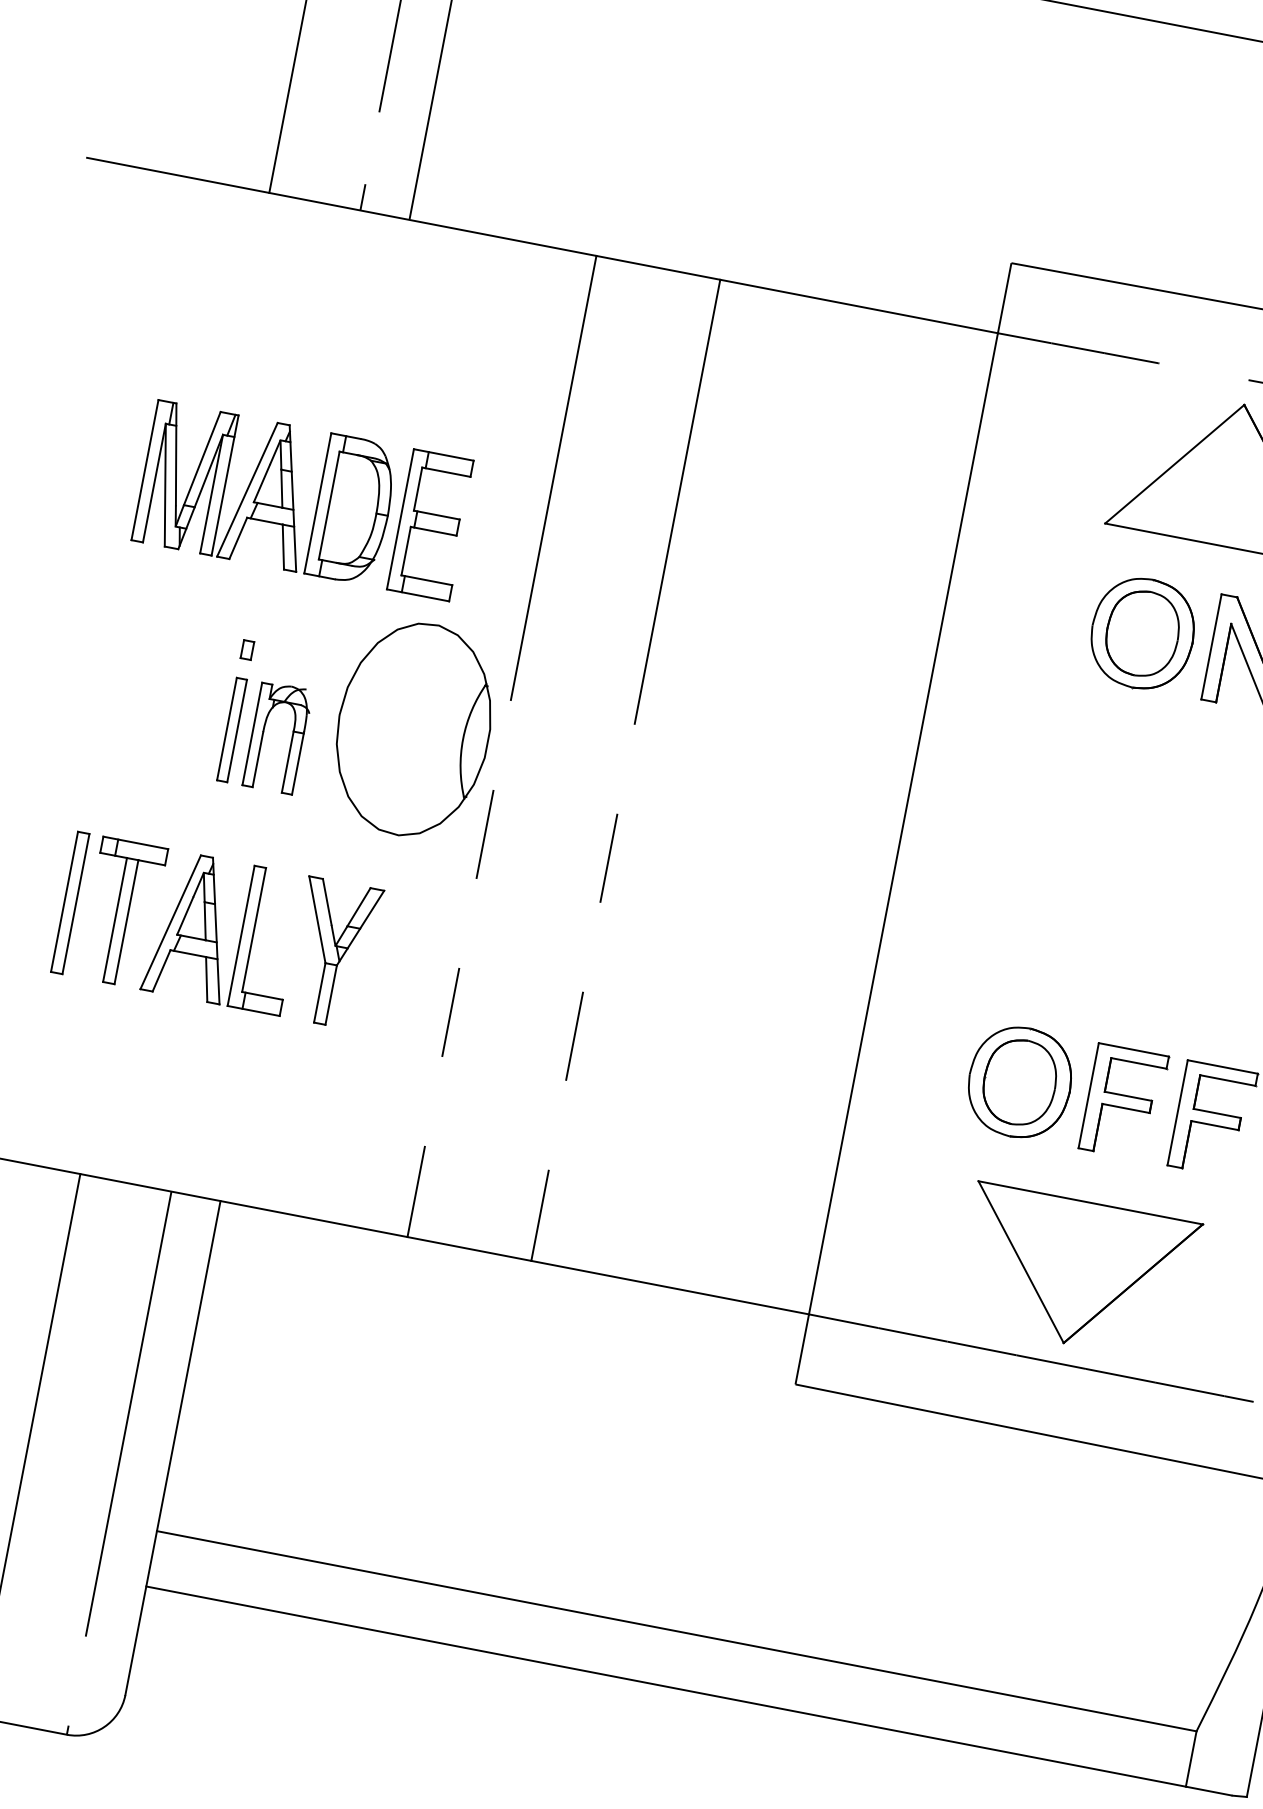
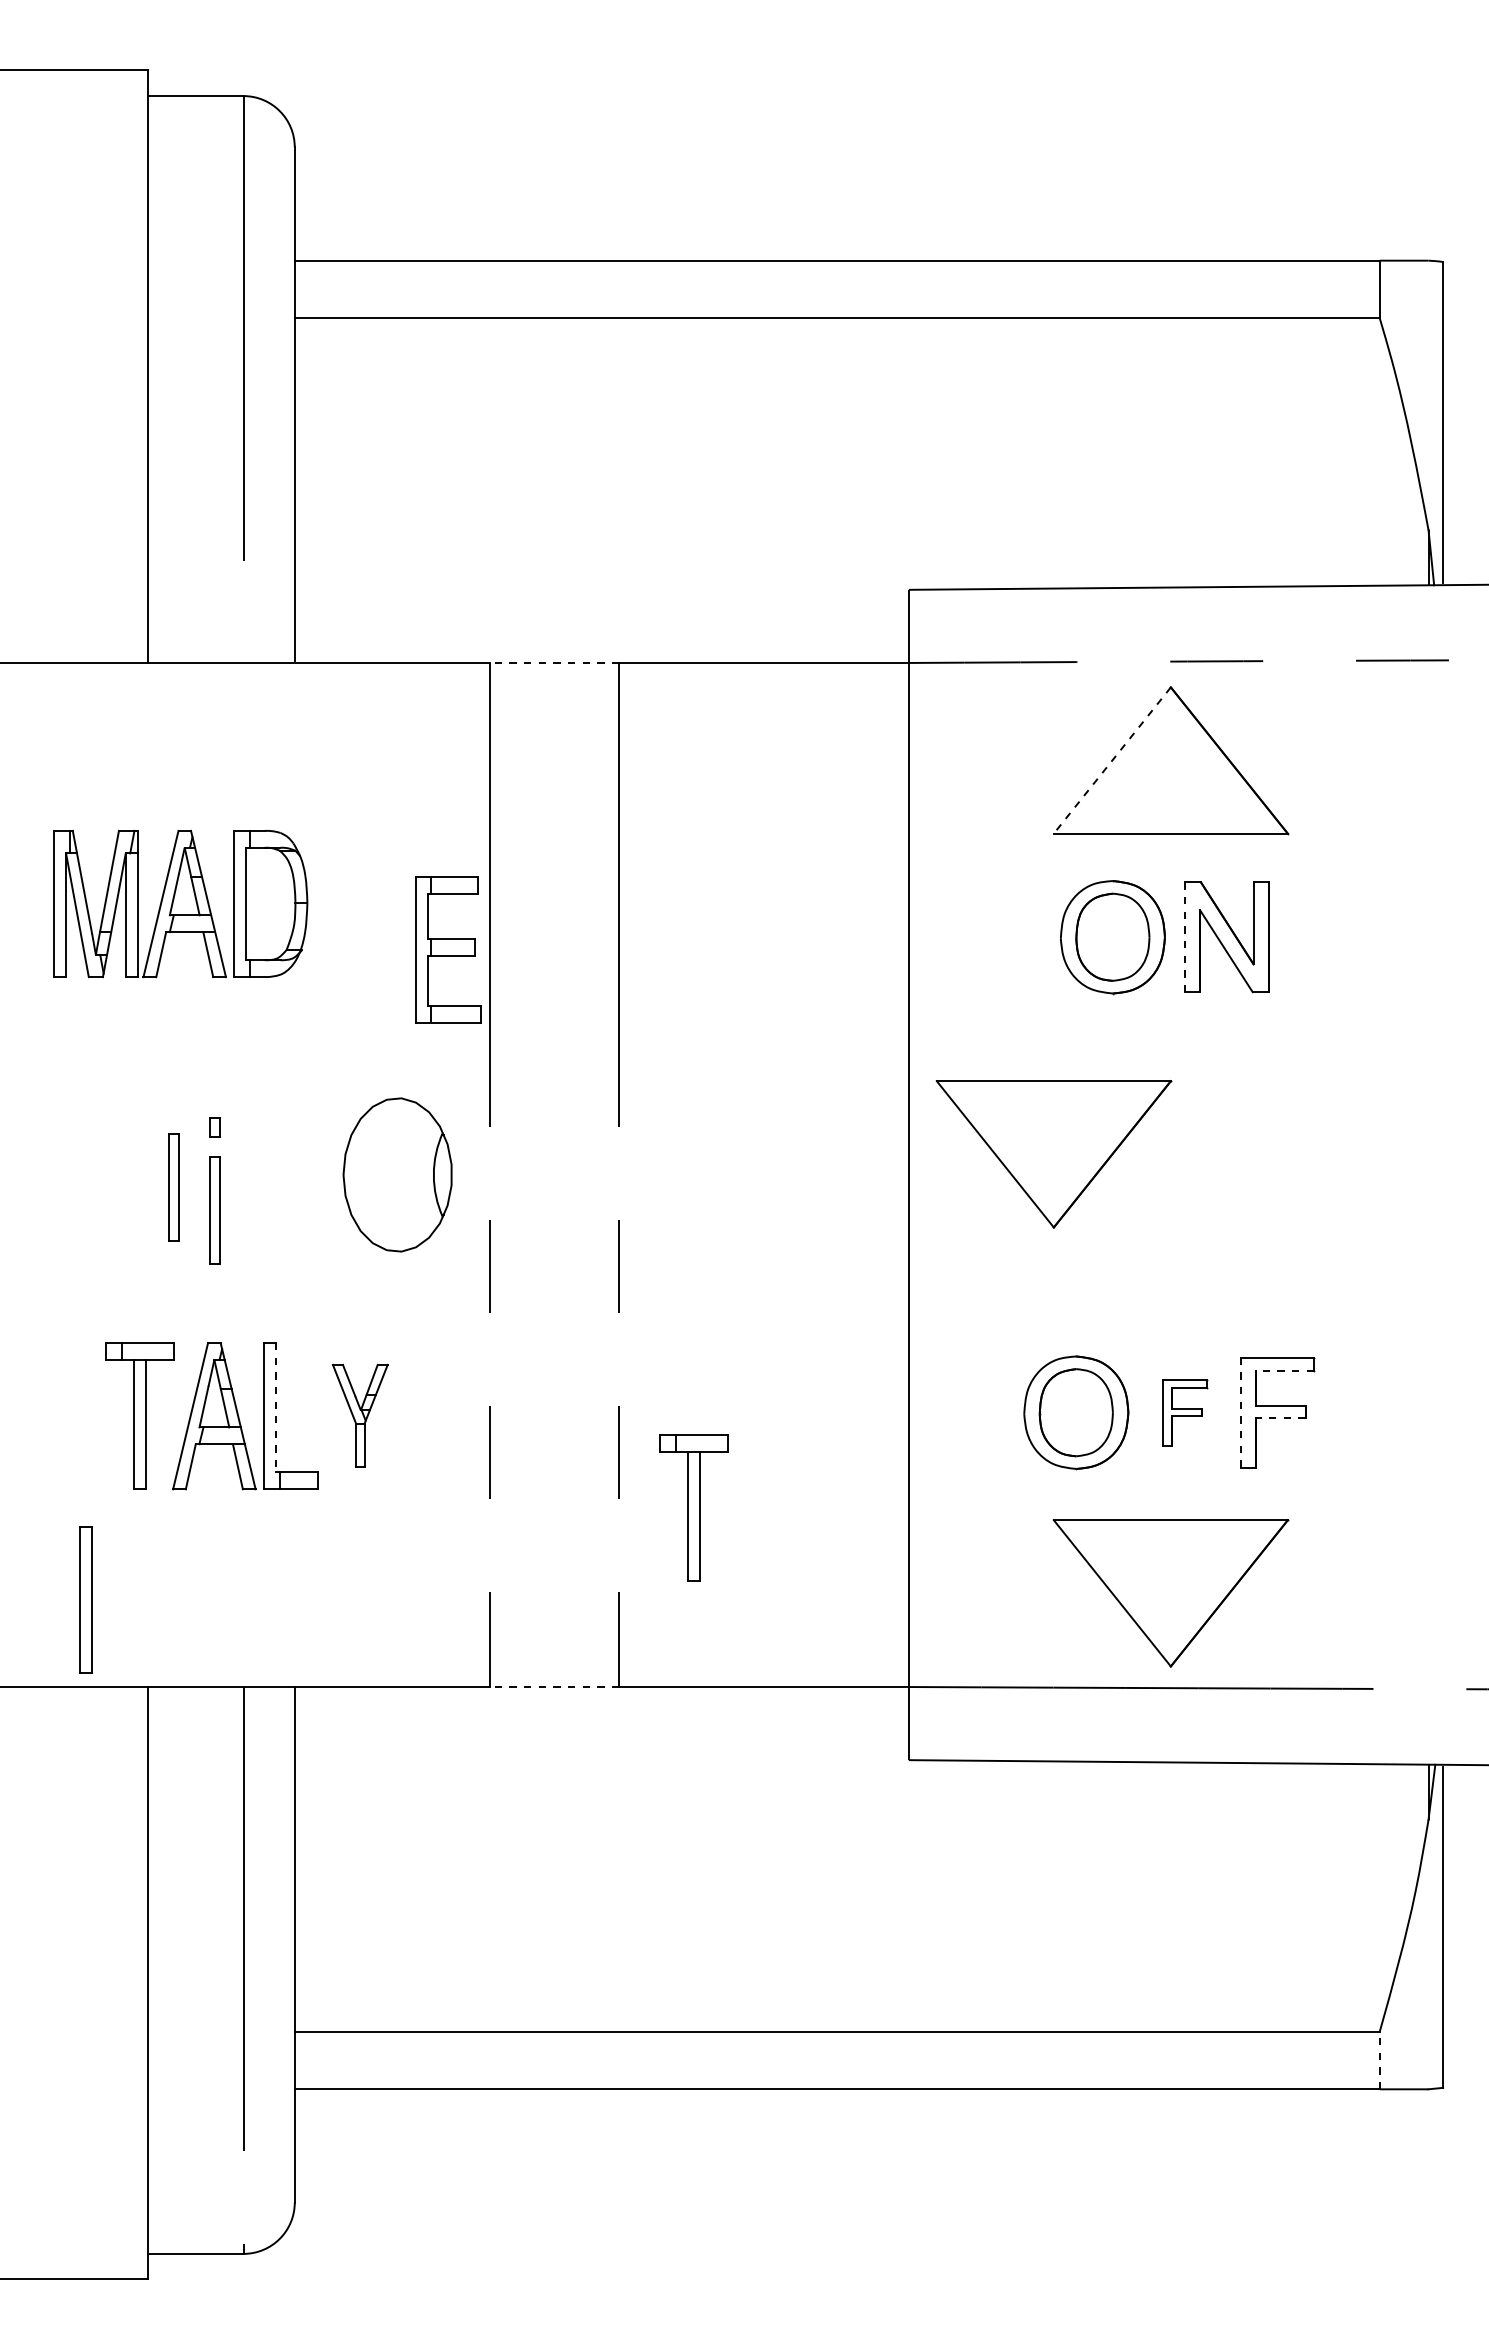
line: (363, 196) -> (243, 648), removed
line: (658, 267) -> (554, 662), solid -> dashed
line: (1174, 464) -> (1112, 760), solid -> dashed
part: (266, 492) -> (180, 903), moved
part: (431, 524) -> (448, 949), moved
line: (1211, 647) -> (1184, 937), solid -> dashed
part: (196, 700) -> (173, 1187), added
part: (413, 728) -> (397, 1174), size x0.7
part: (291, 740) -> (276, 1209), removed
part: (1045, 830) -> (1053, 1154), added
part: (70, 902) -> (85, 1599), moved
line: (254, 929) -> (276, 1407), solid -> dashed
part: (333, 953) -> (360, 1415), size x0.7
line: (1228, 1080) -> (1285, 1370), solid -> dashed
part: (635, 1102) -> (693, 1507), added
part: (1123, 1102) -> (1184, 1412), size x0.6
line: (1177, 1112) -> (1240, 1412), solid -> dashed
line: (1214, 1125) -> (1280, 1418), solid -> dashed
line: (469, 1249) -> (554, 1687), solid -> dashed
line: (1190, 1759) -> (1379, 2060), solid -> dashed

